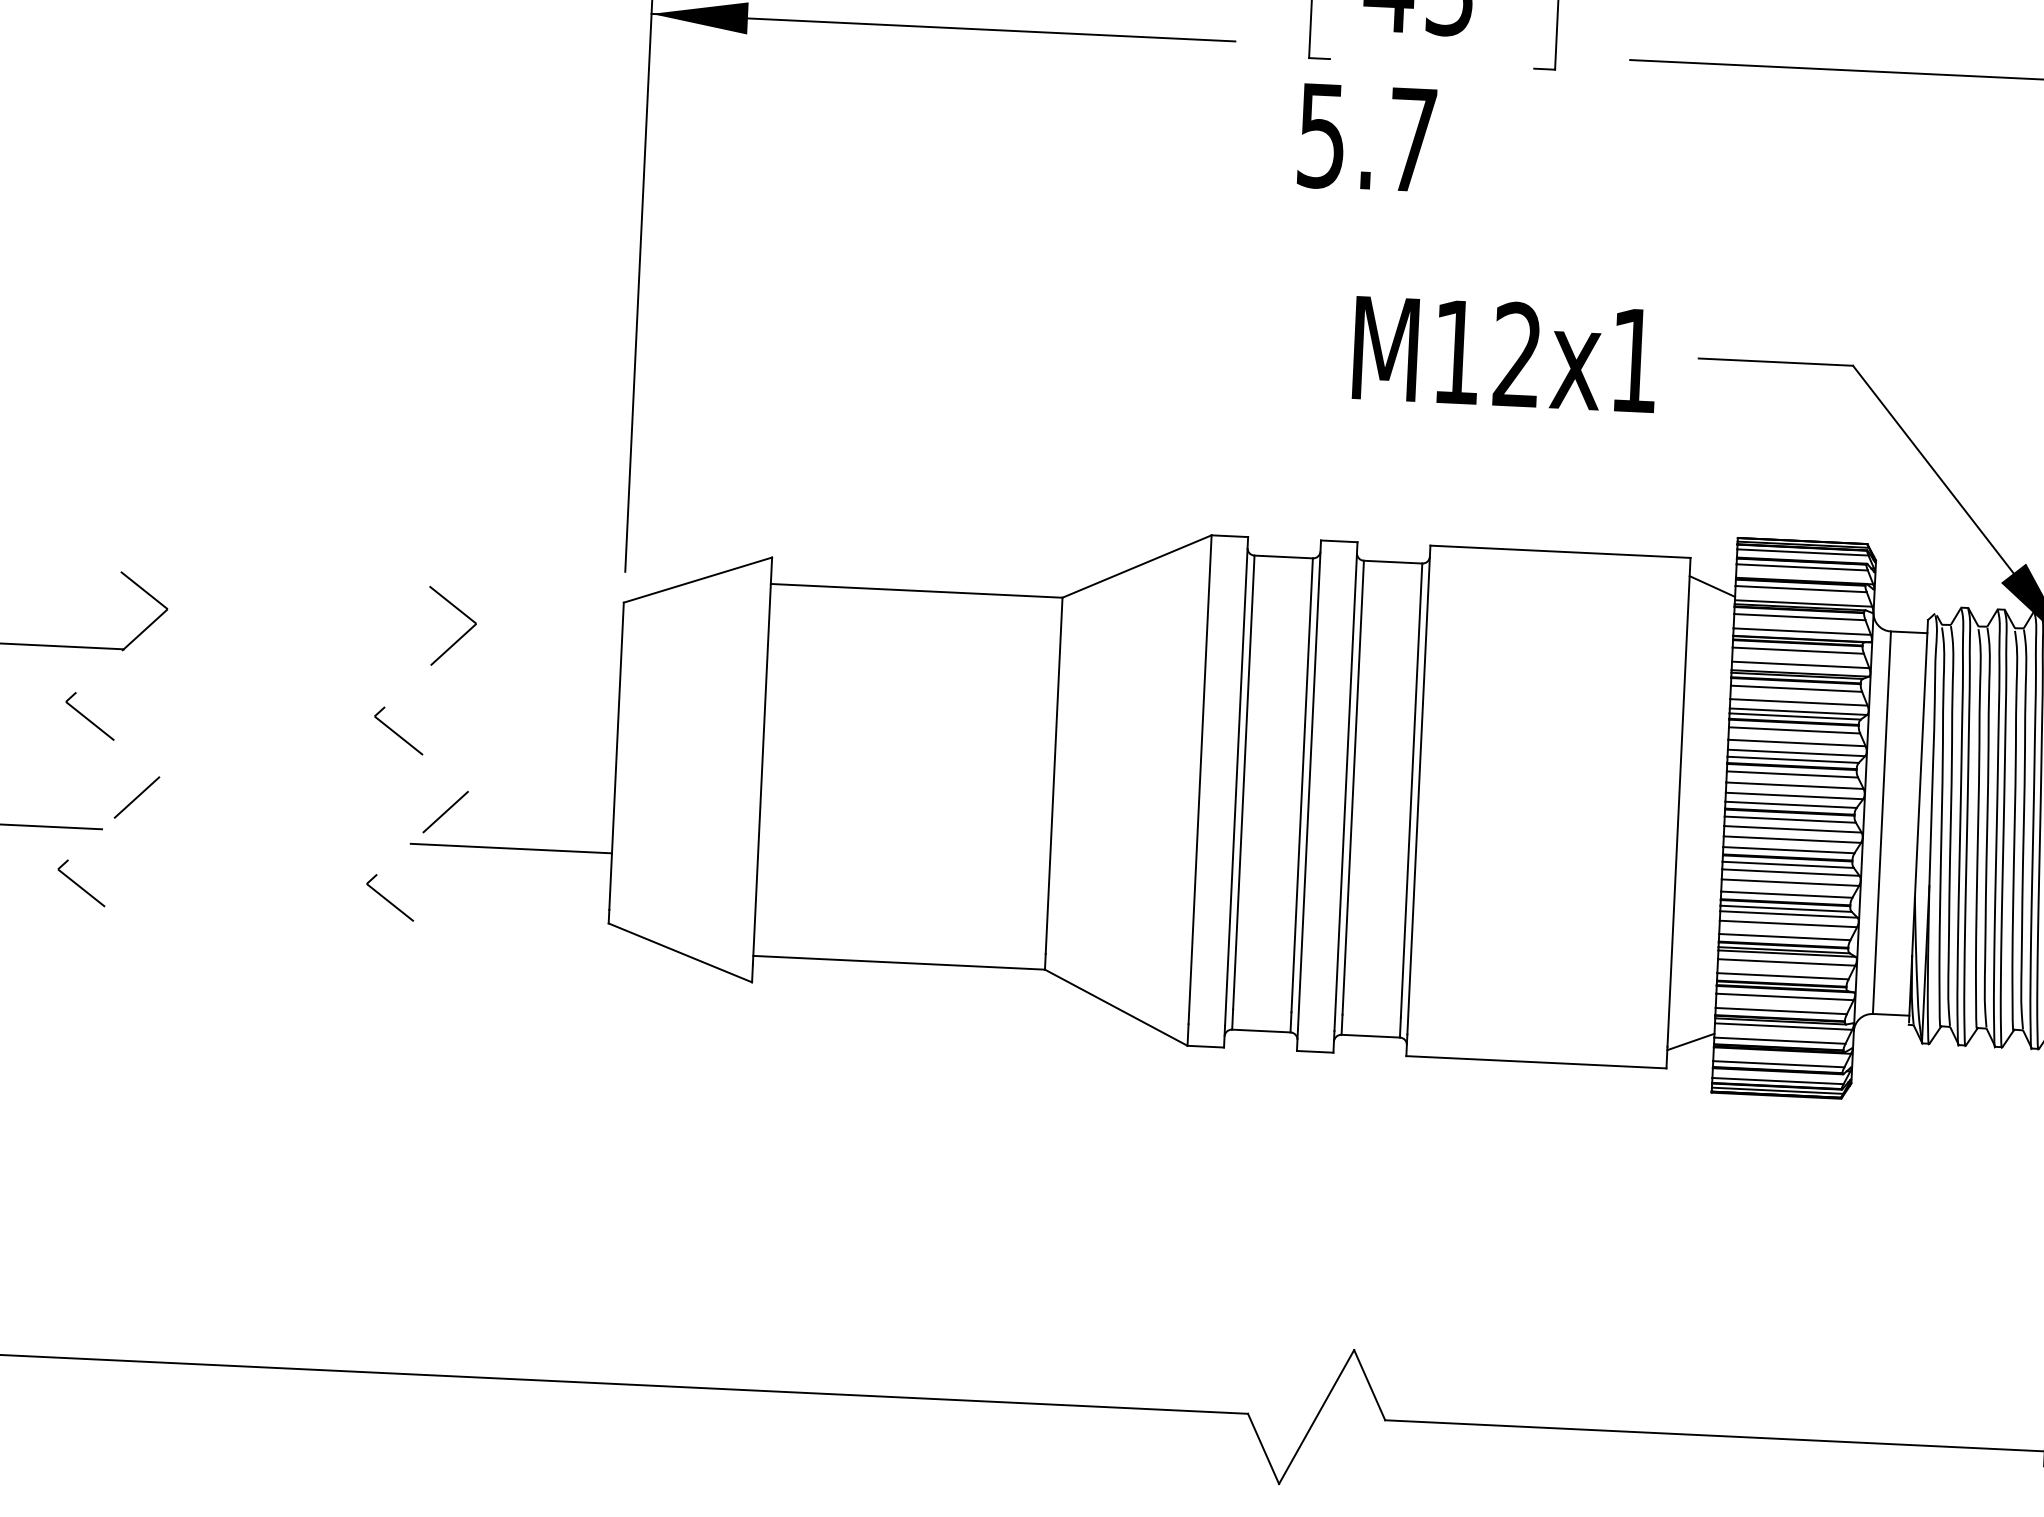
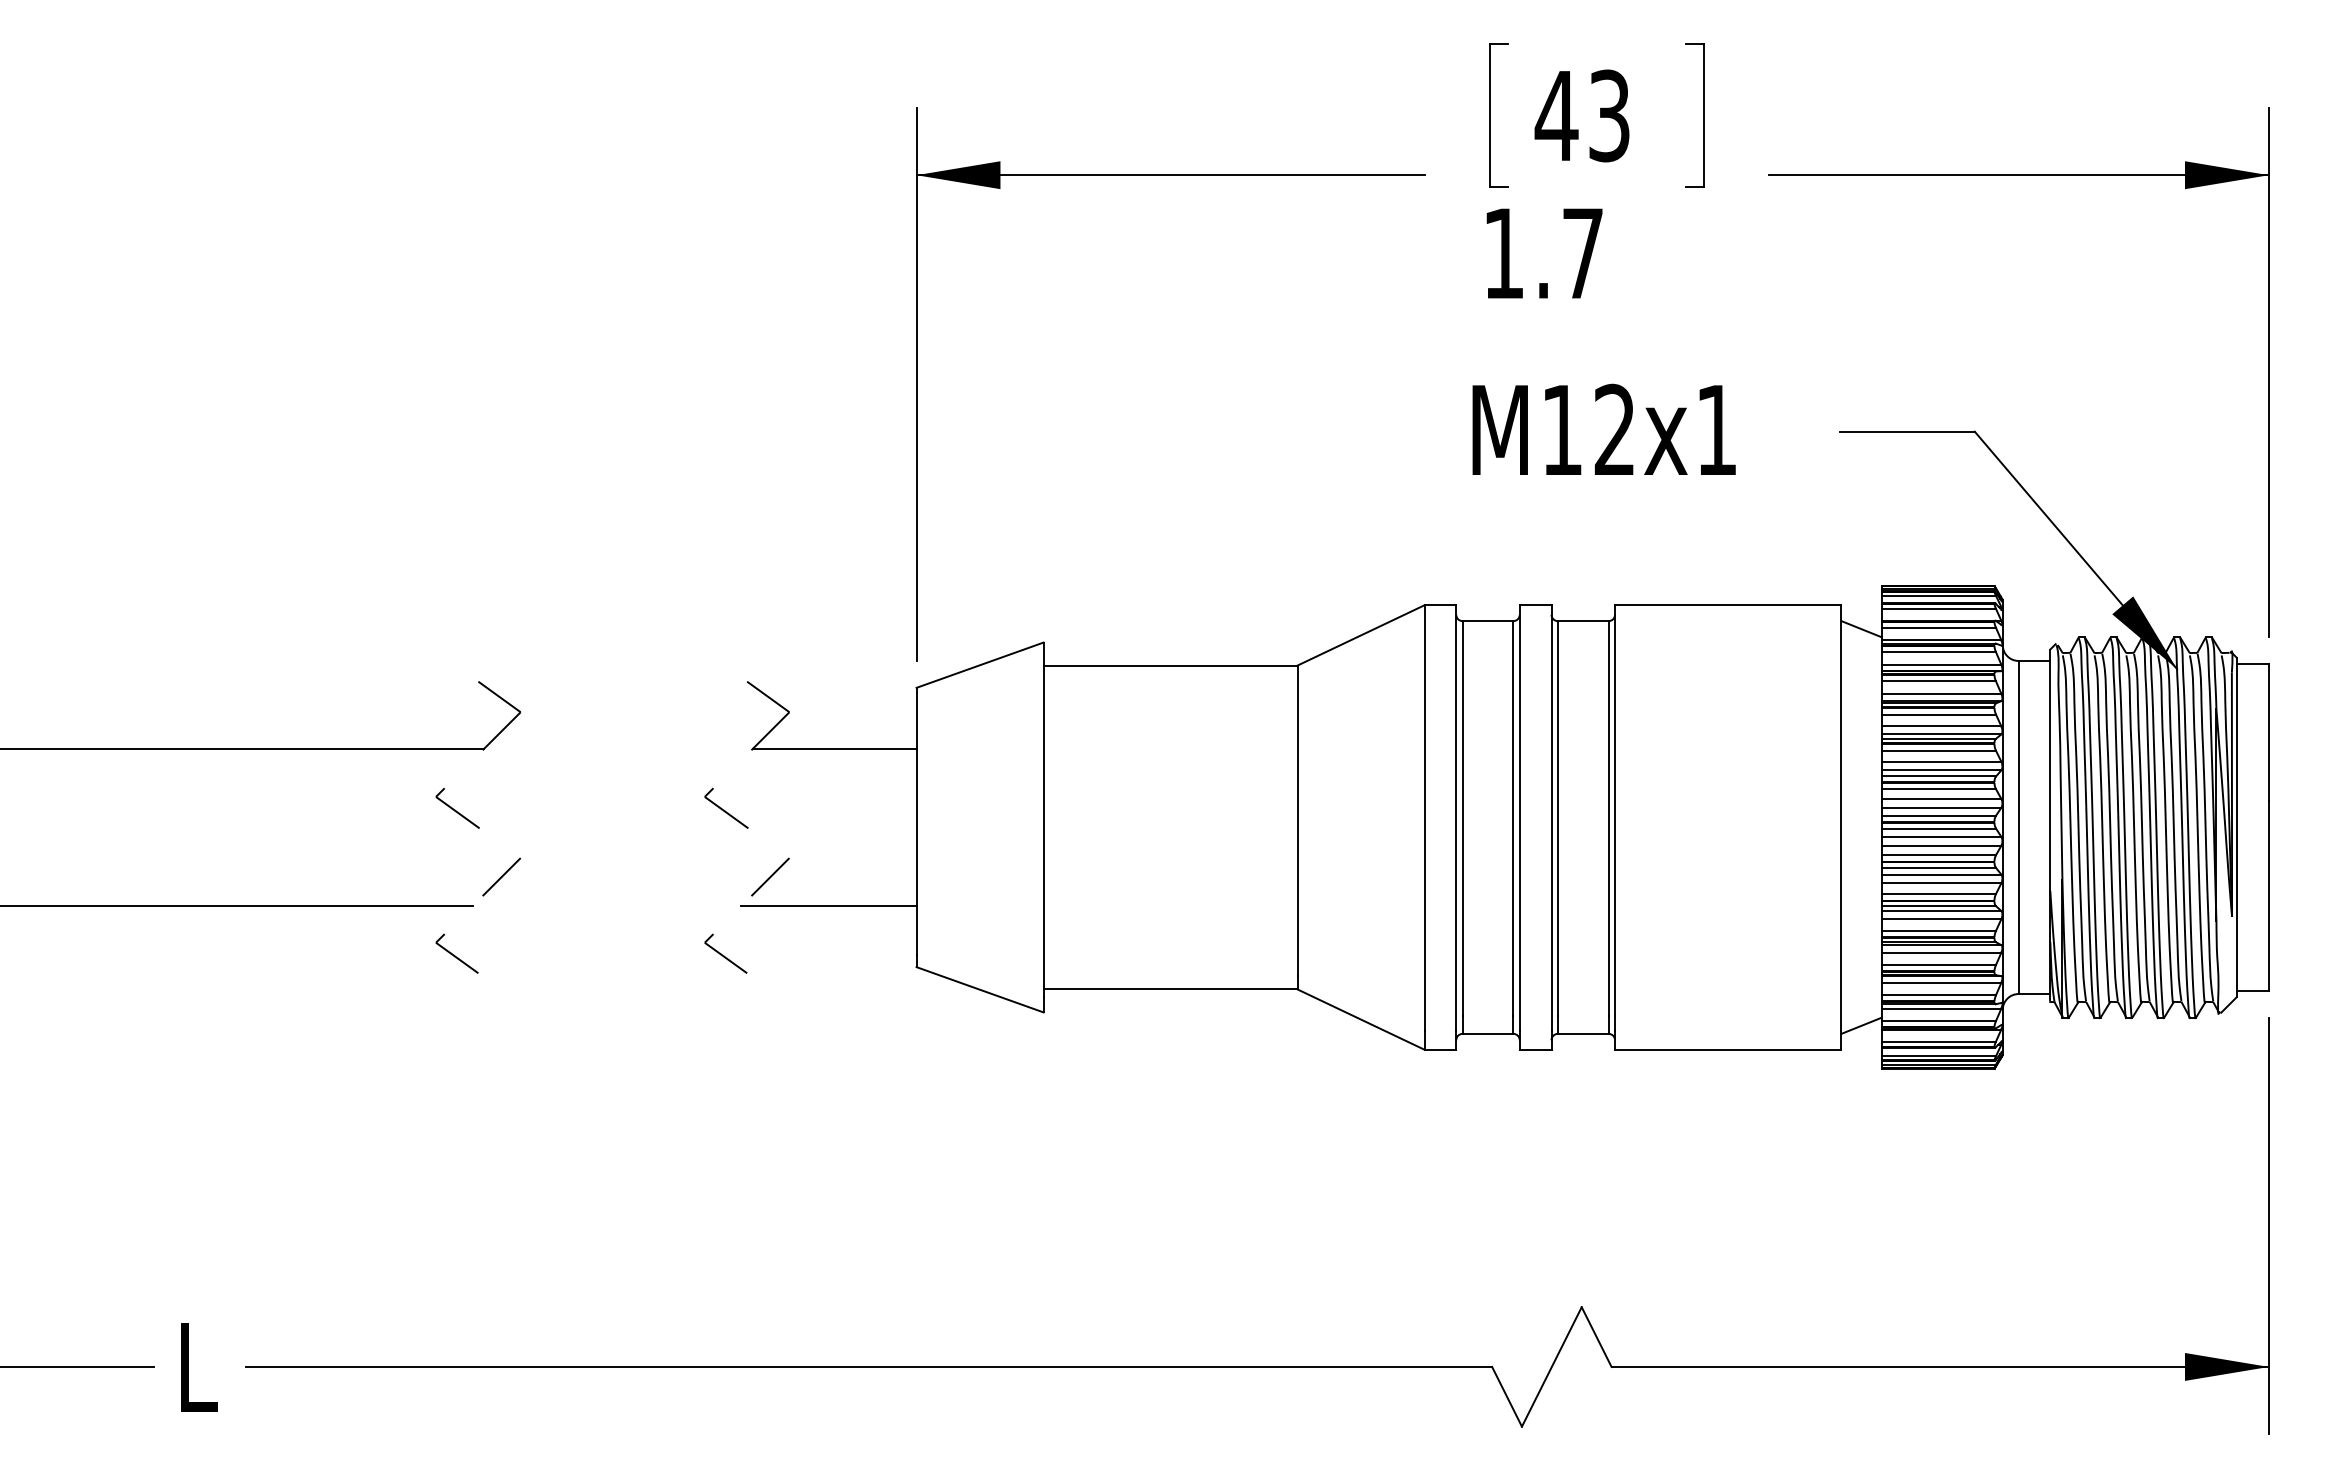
text: (1321, 135) -> (1503, 253), 5.7 -> 1.7
text: (1504, 352) -> (1603, 428), moved
line: (526, 667) -> (834, 748), added

